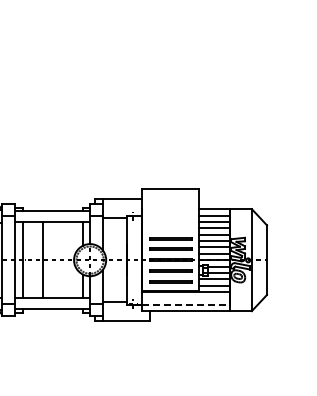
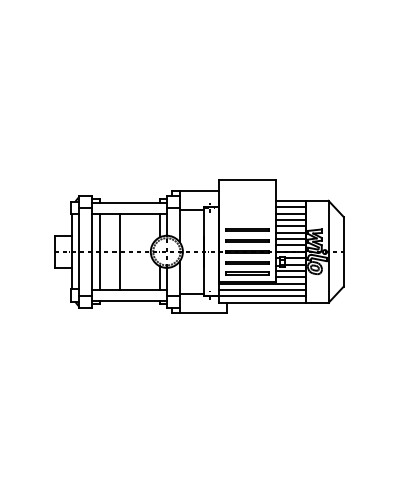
line: (185, 298) -> (262, 290), added
line: (185, 304) -> (262, 296), dashed -> solid

